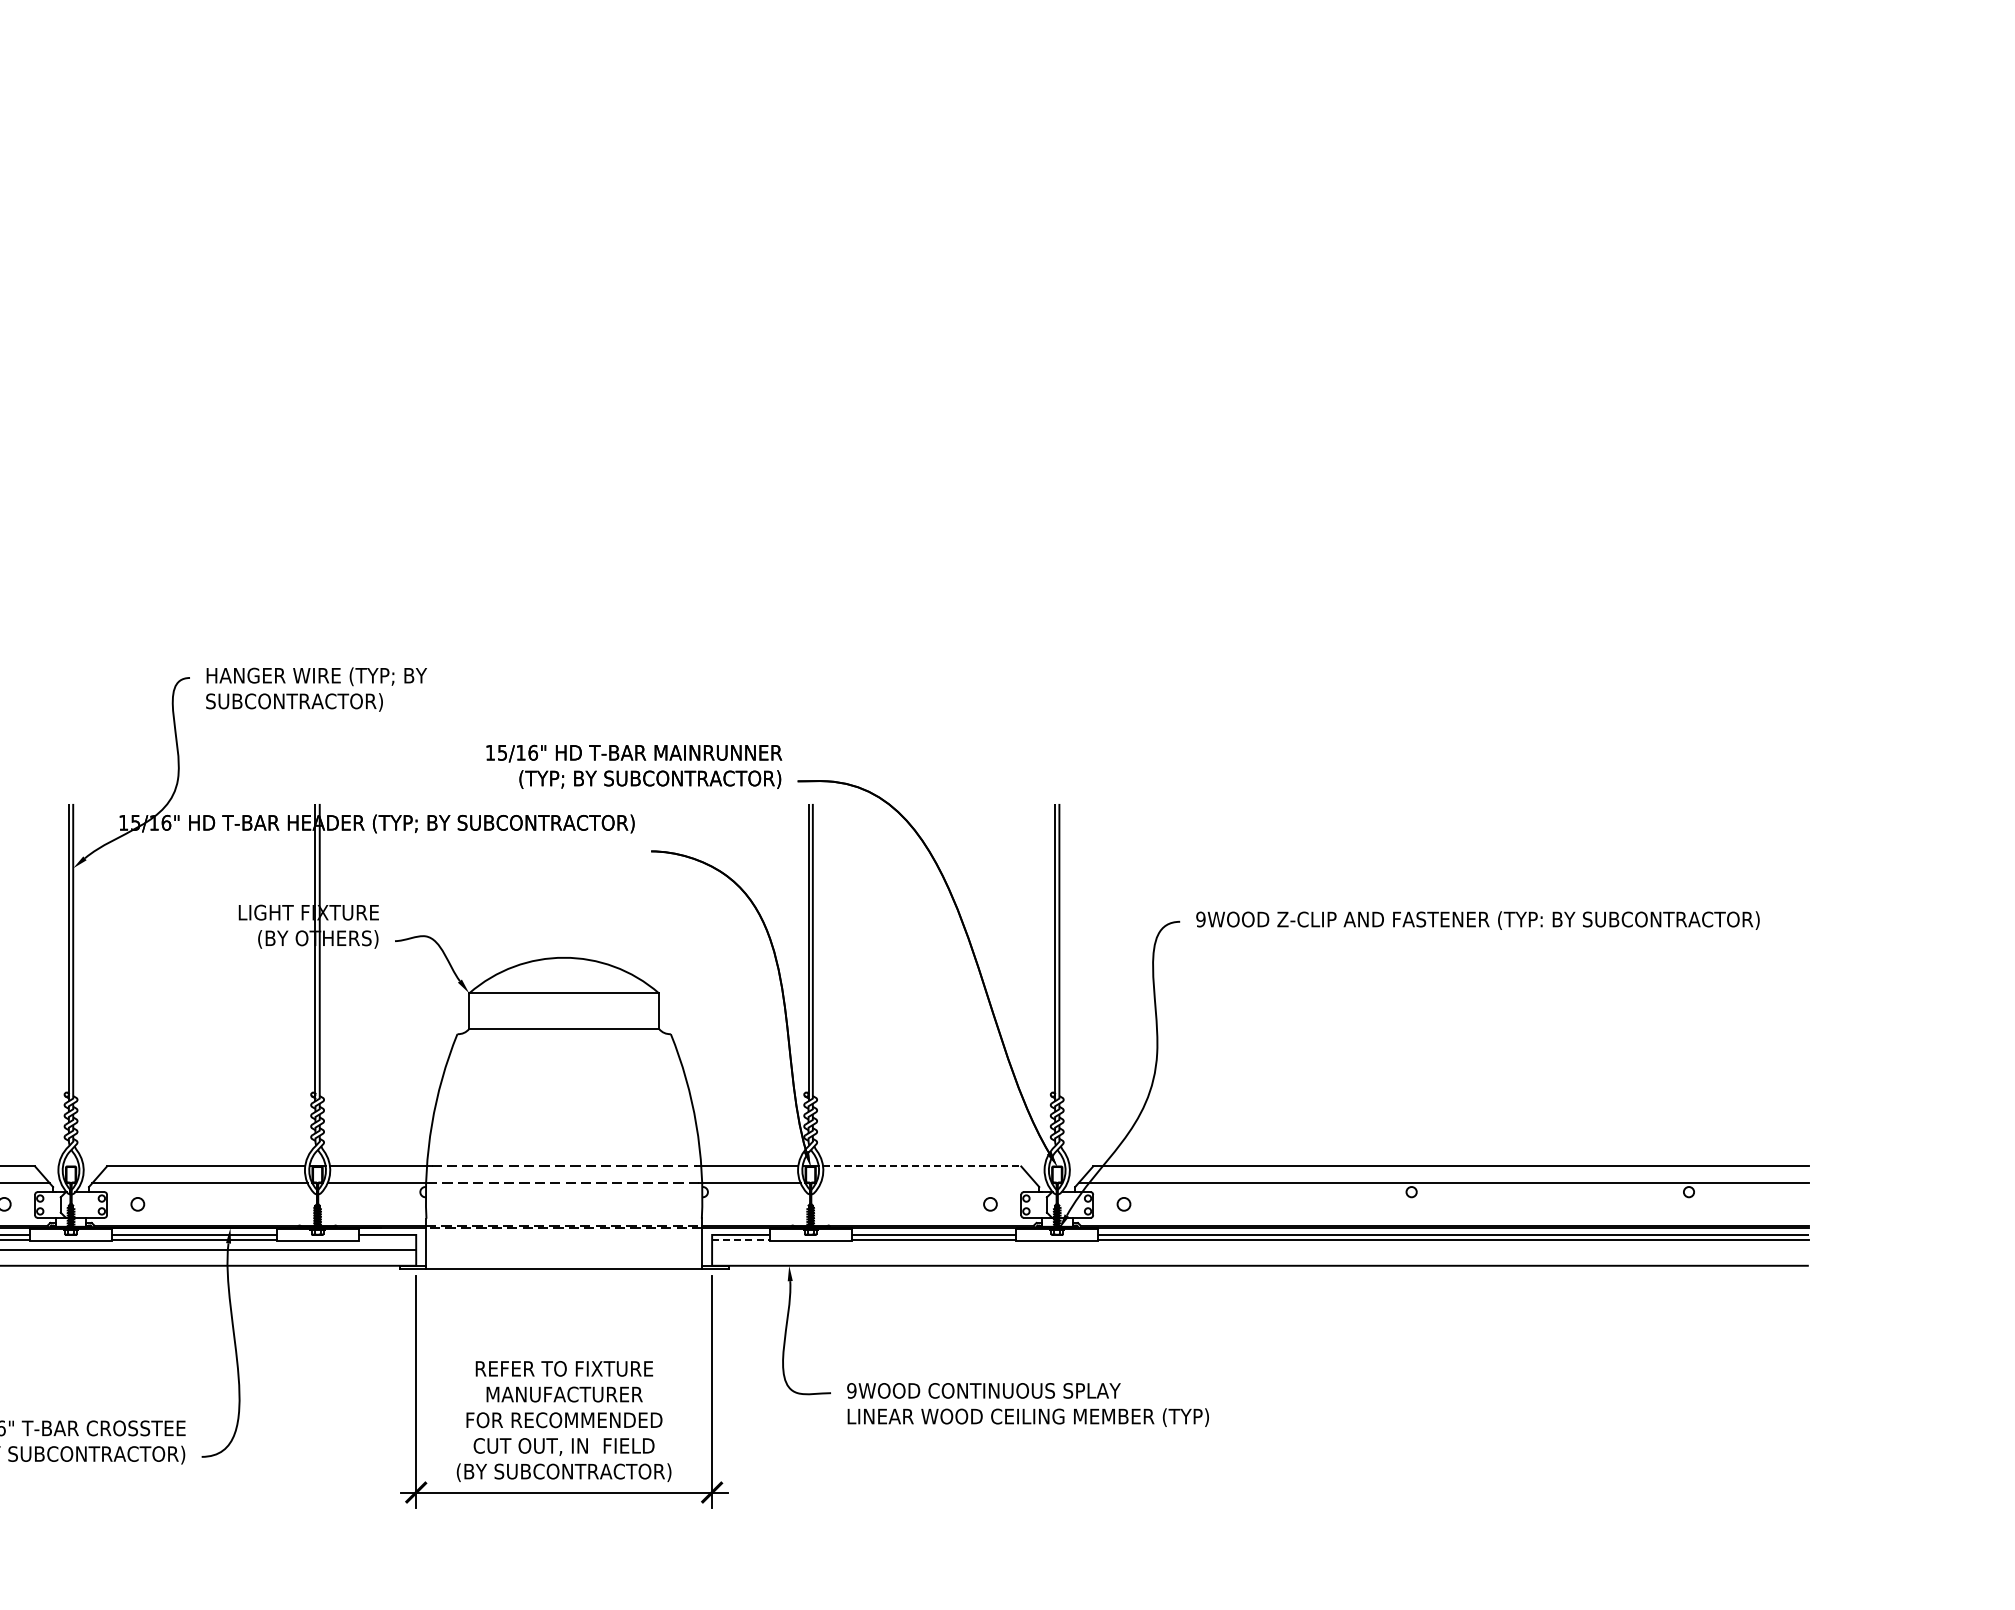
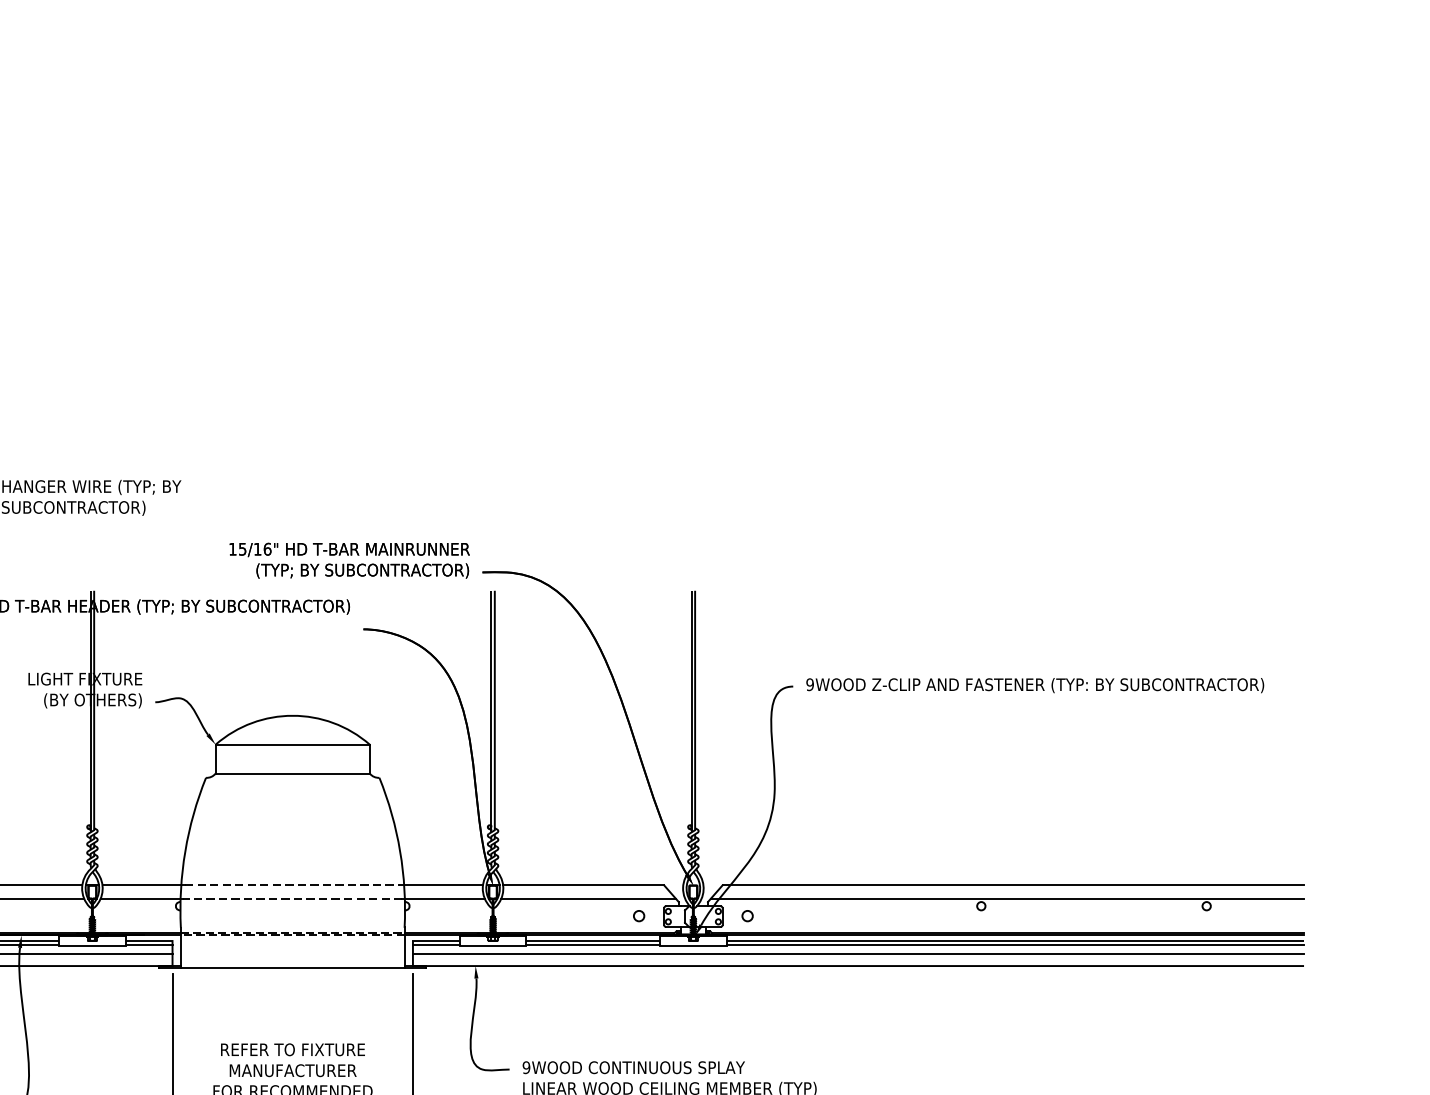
line: (922, 1166) -> (583, 885), dashed -> solid
line: (927, 1183) -> (587, 899), added
line: (387, 1240) -> (149, 945), added
line: (740, 1240) -> (436, 945), dashed -> solid
line: (1260, 1250) -> (858, 953), added

